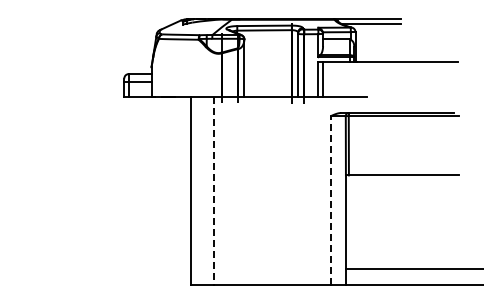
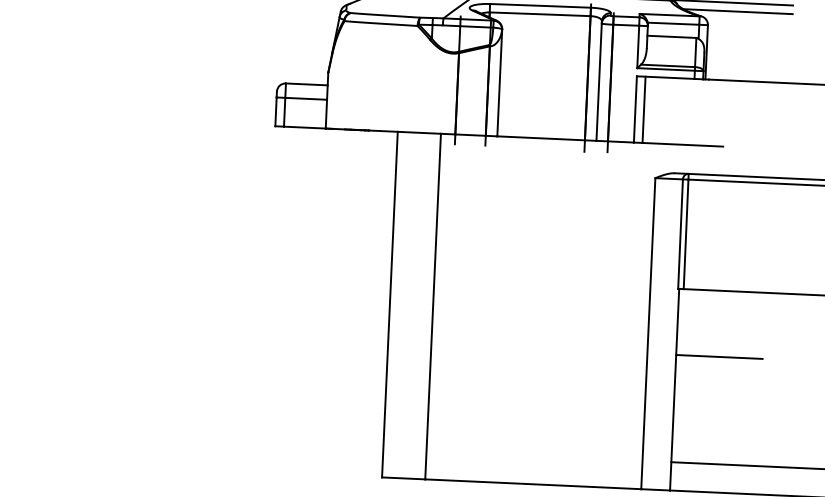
line: (213, 190) -> (432, 305), dashed -> solid
line: (330, 199) -> (647, 332), dashed -> solid
line: (369, 211) -> (718, 357), added

